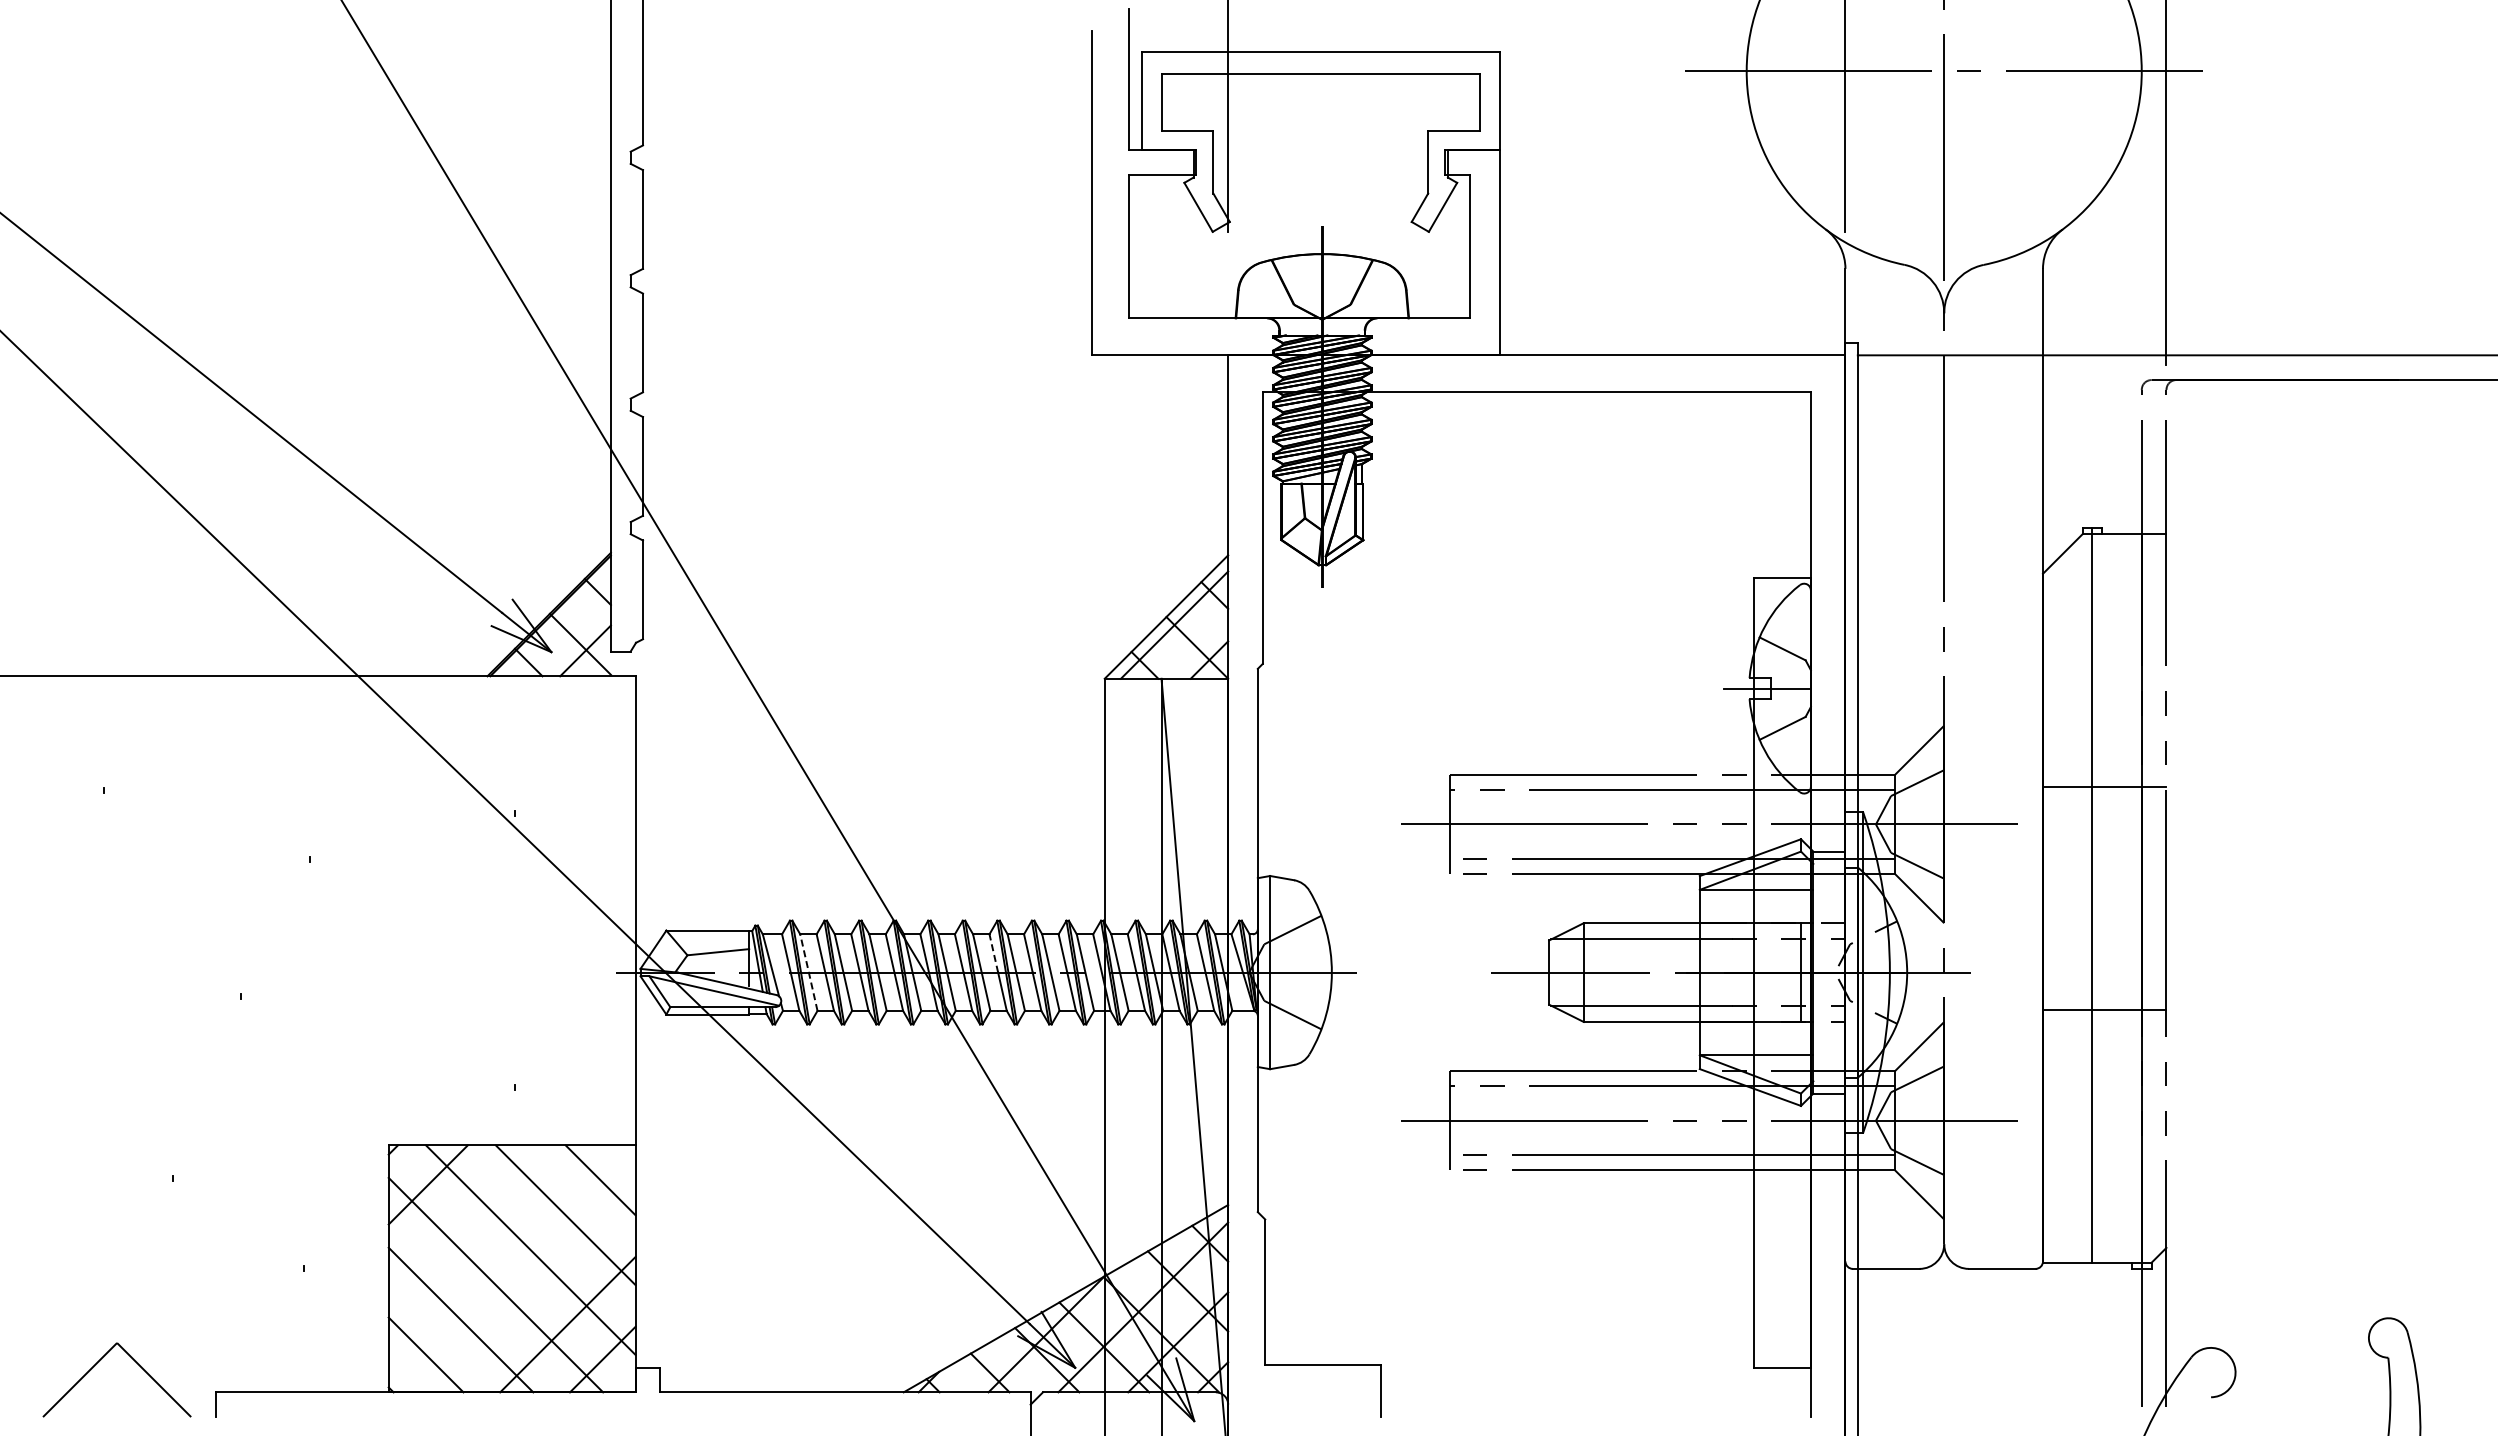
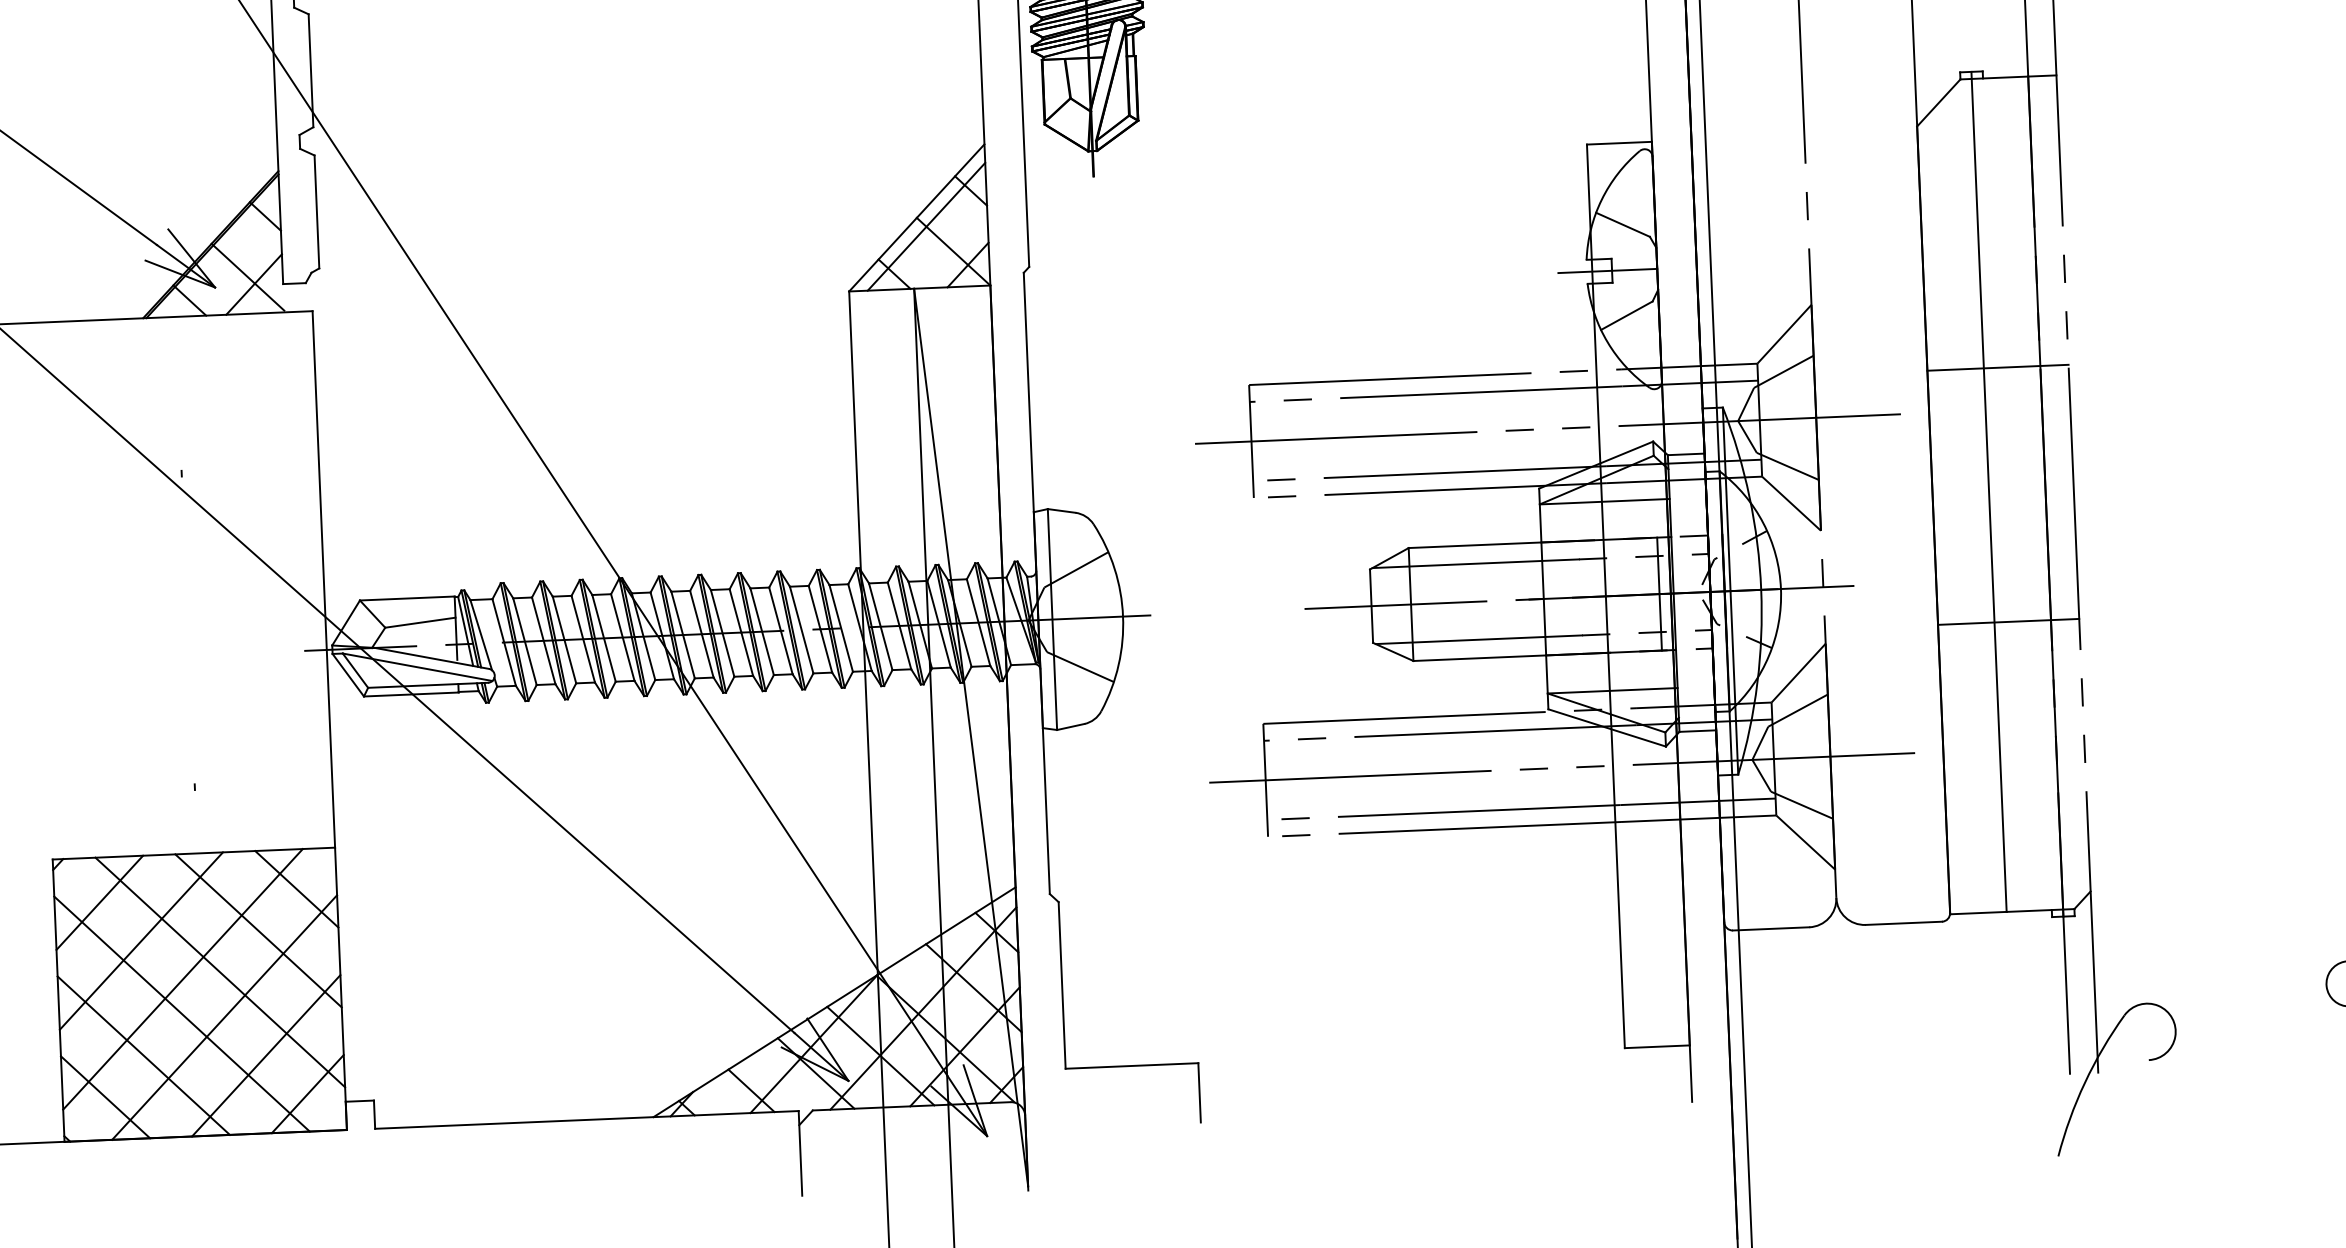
line: (993, 953) -> (735, 610), dashed -> solid
line: (808, 972) -> (524, 641), dashed -> solid
line: (462, 1219) -> (140, 940), added
line: (497, 1254) -> (182, 978), added
line: (532, 1289) -> (224, 1017), added

